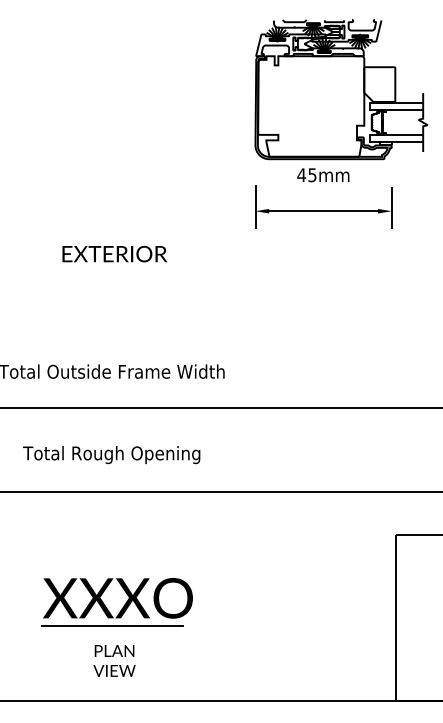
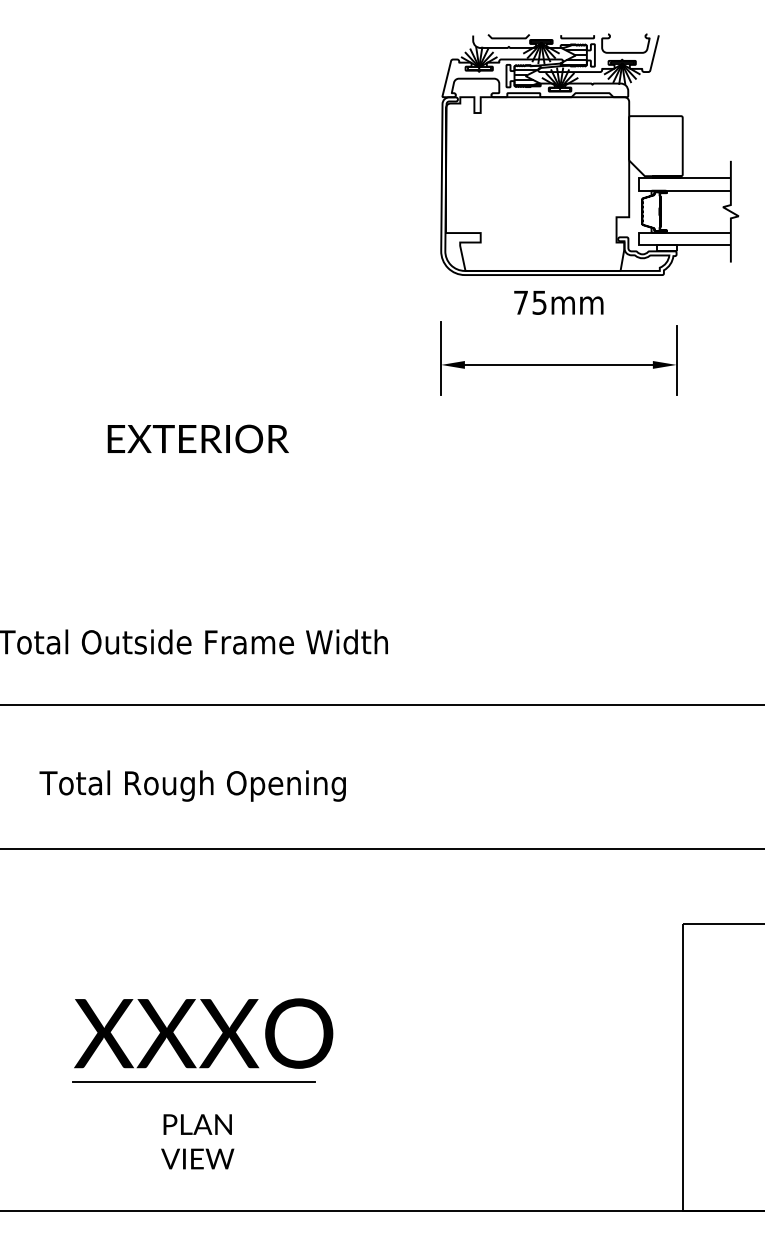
hatch: (305, 44) -> (527, 76), added
text: (301, 174) -> (520, 301), 45mm -> 75mm

